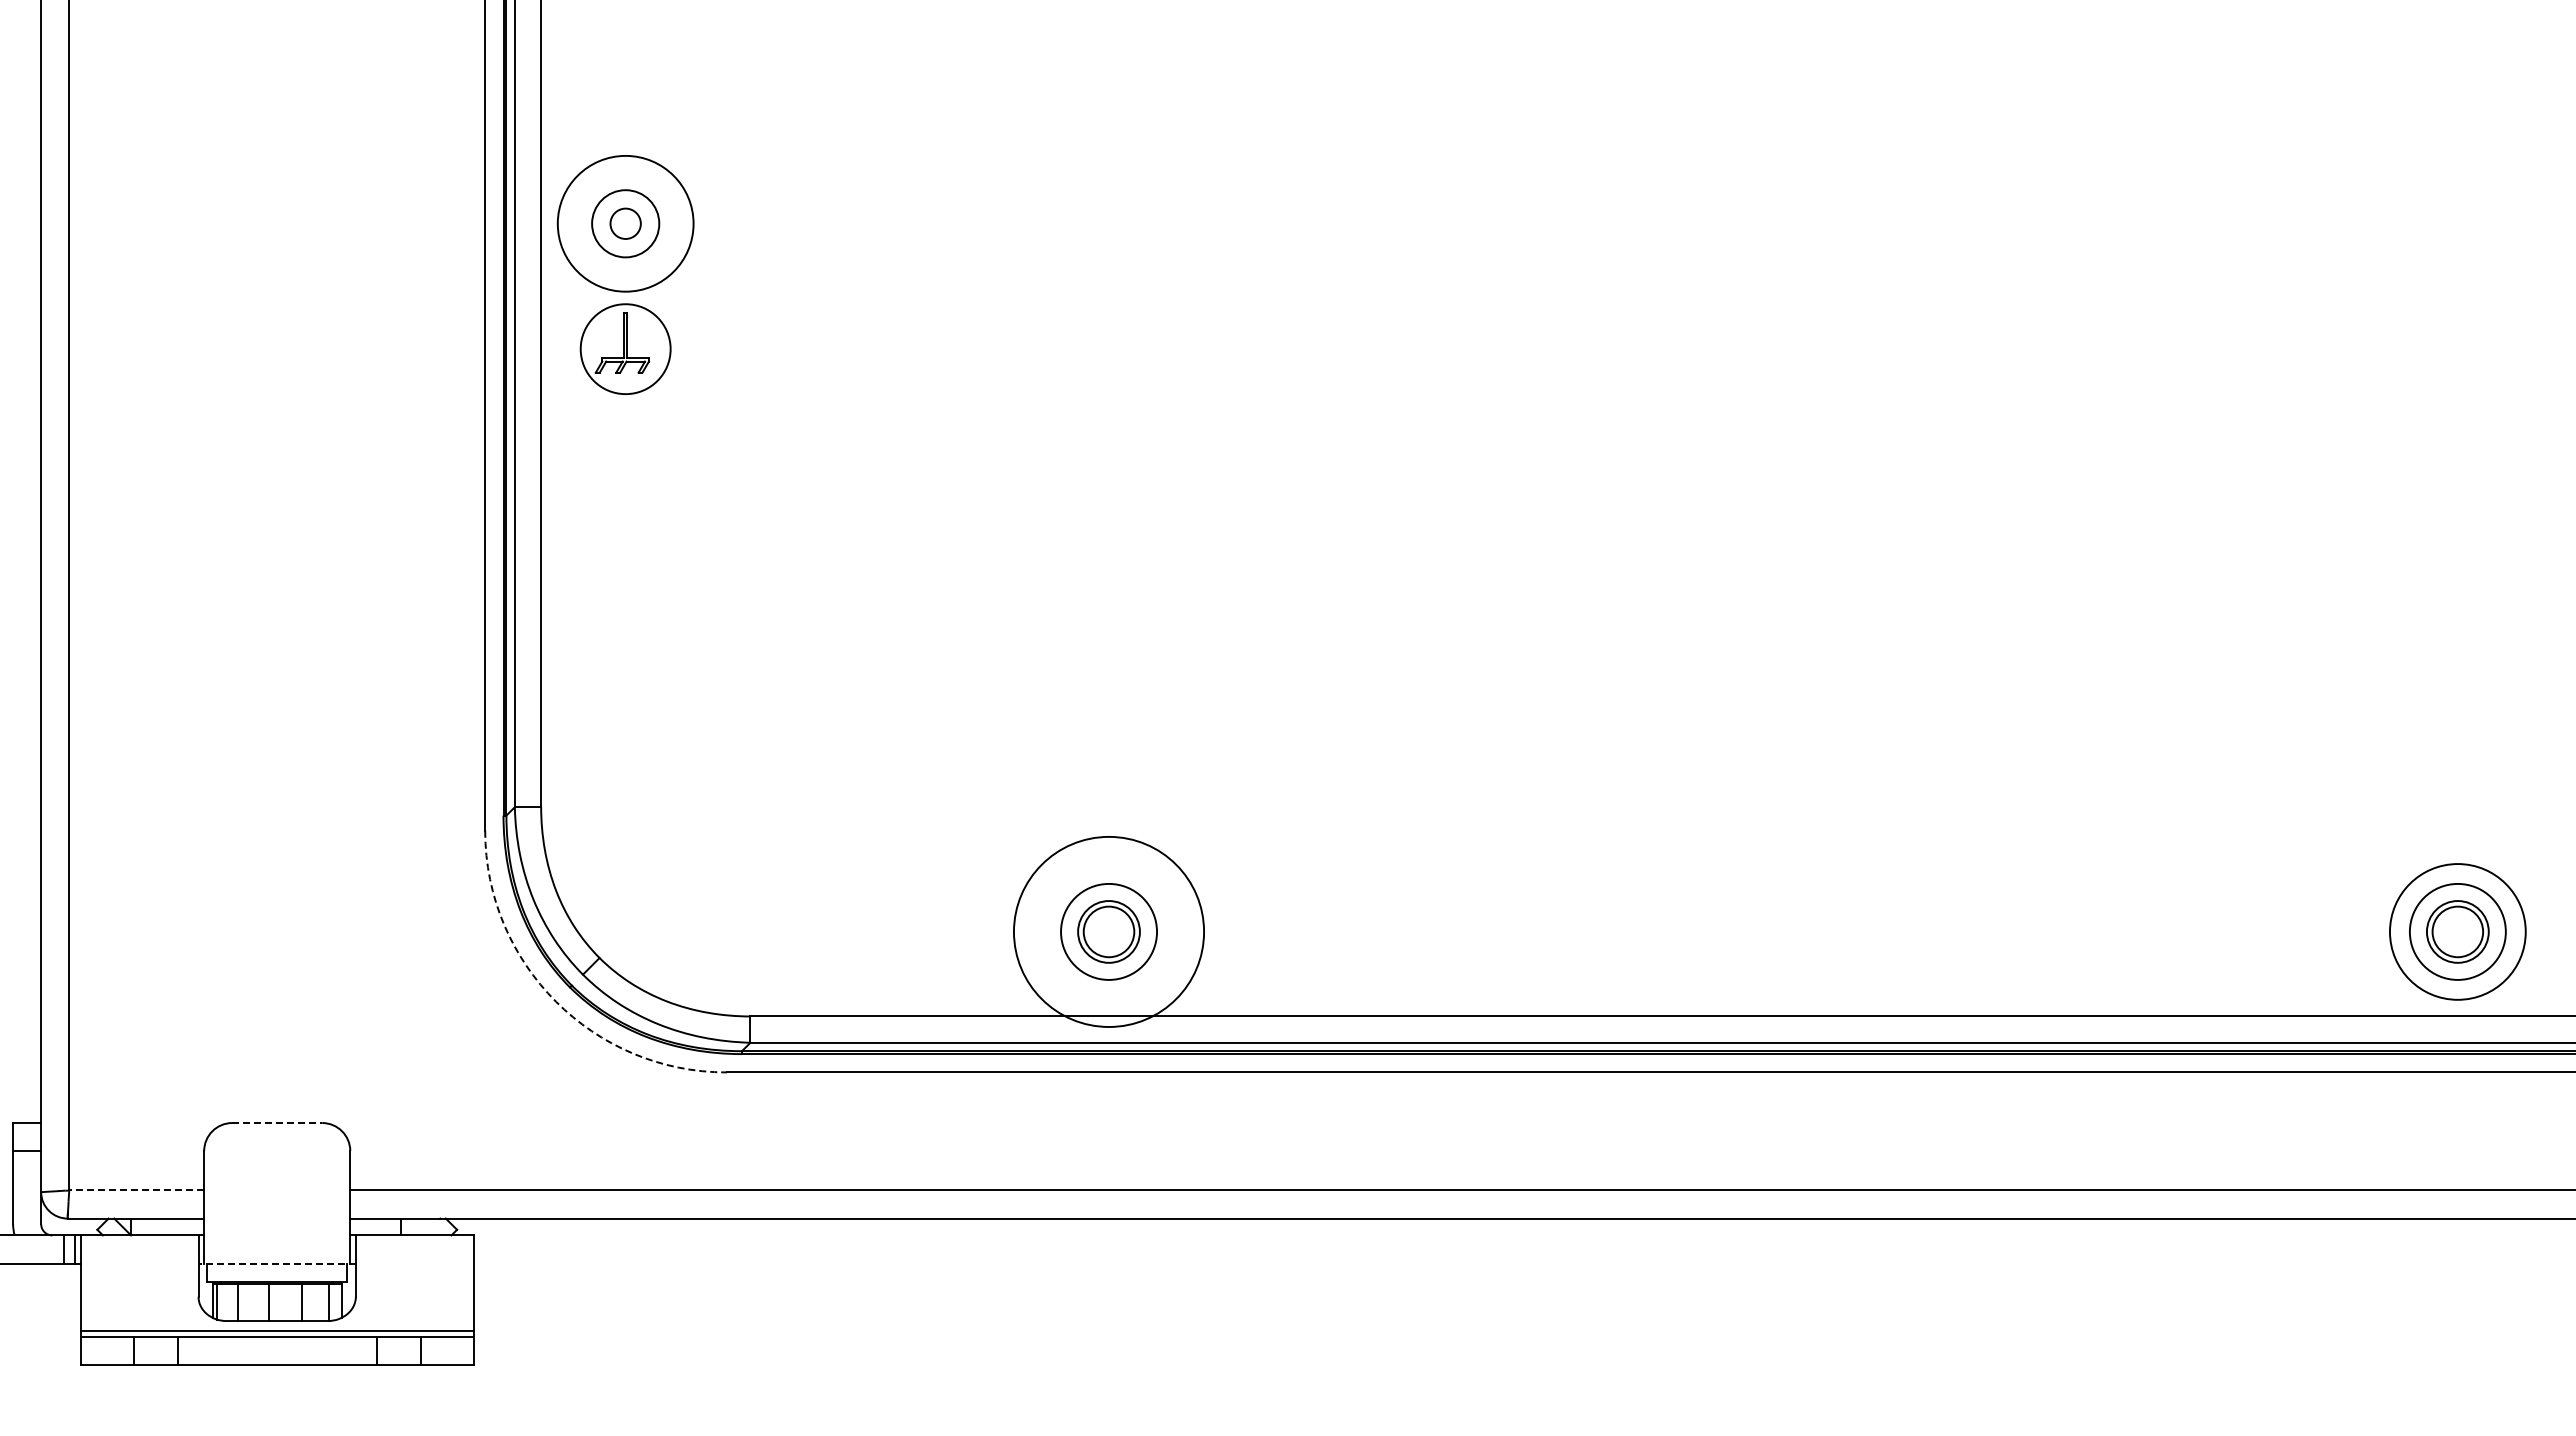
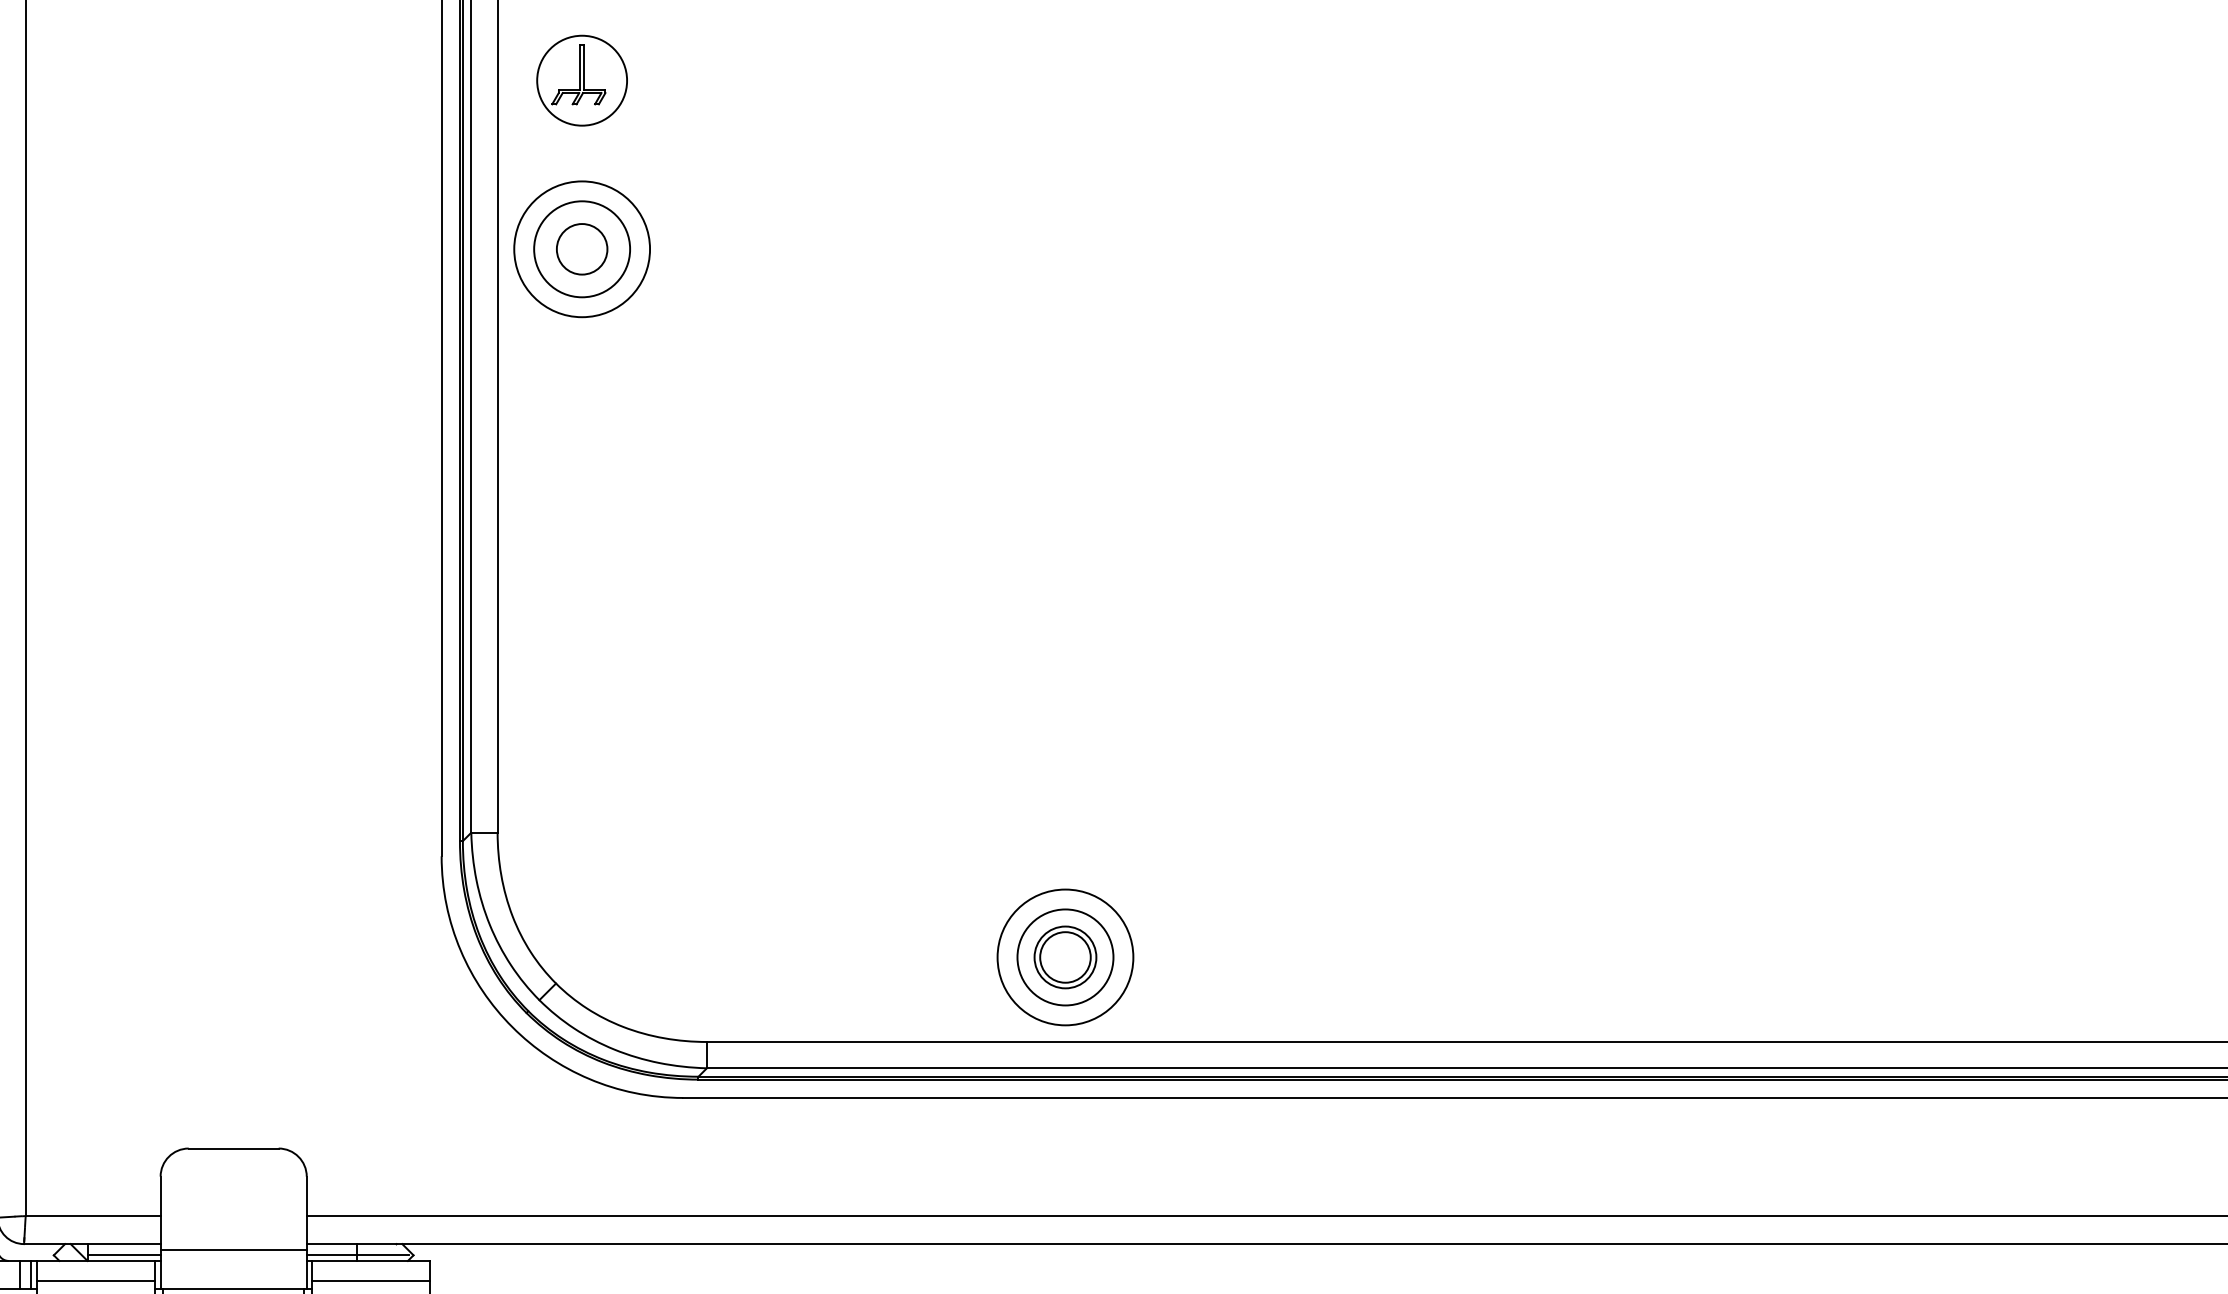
circle: (625, 223) -> (581, 249), size x1.43
circle: (625, 223) -> (581, 249), size x1.67
part: (625, 348) -> (581, 80), moved
circle: (1108, 931) -> (1064, 957), size x0.71
arc: (555, 1001) -> (511, 1027), dashed -> solid
line: (277, 1123) -> (233, 1149), dashed -> solid
line: (136, 1190) -> (92, 1216), dashed -> solid
line: (277, 1224) -> (233, 1250), added
line: (167, 1229) -> (123, 1255), added
line: (401, 1229) -> (357, 1255), added
line: (139, 1255) -> (95, 1281), added
line: (414, 1255) -> (370, 1281), added
line: (277, 1263) -> (233, 1289), dashed -> solid

